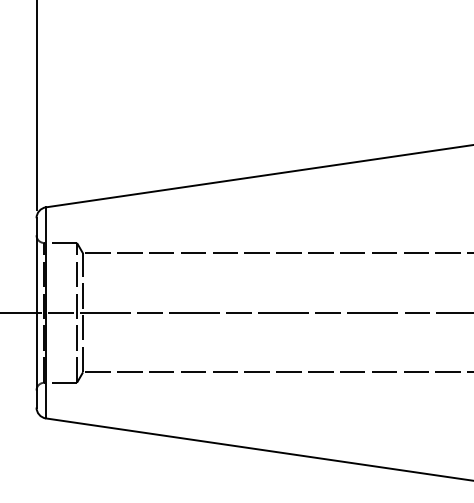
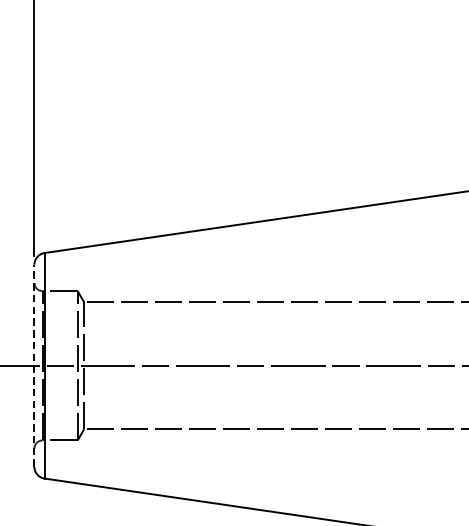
line: (36, 312) -> (34, 365), solid -> dashed

